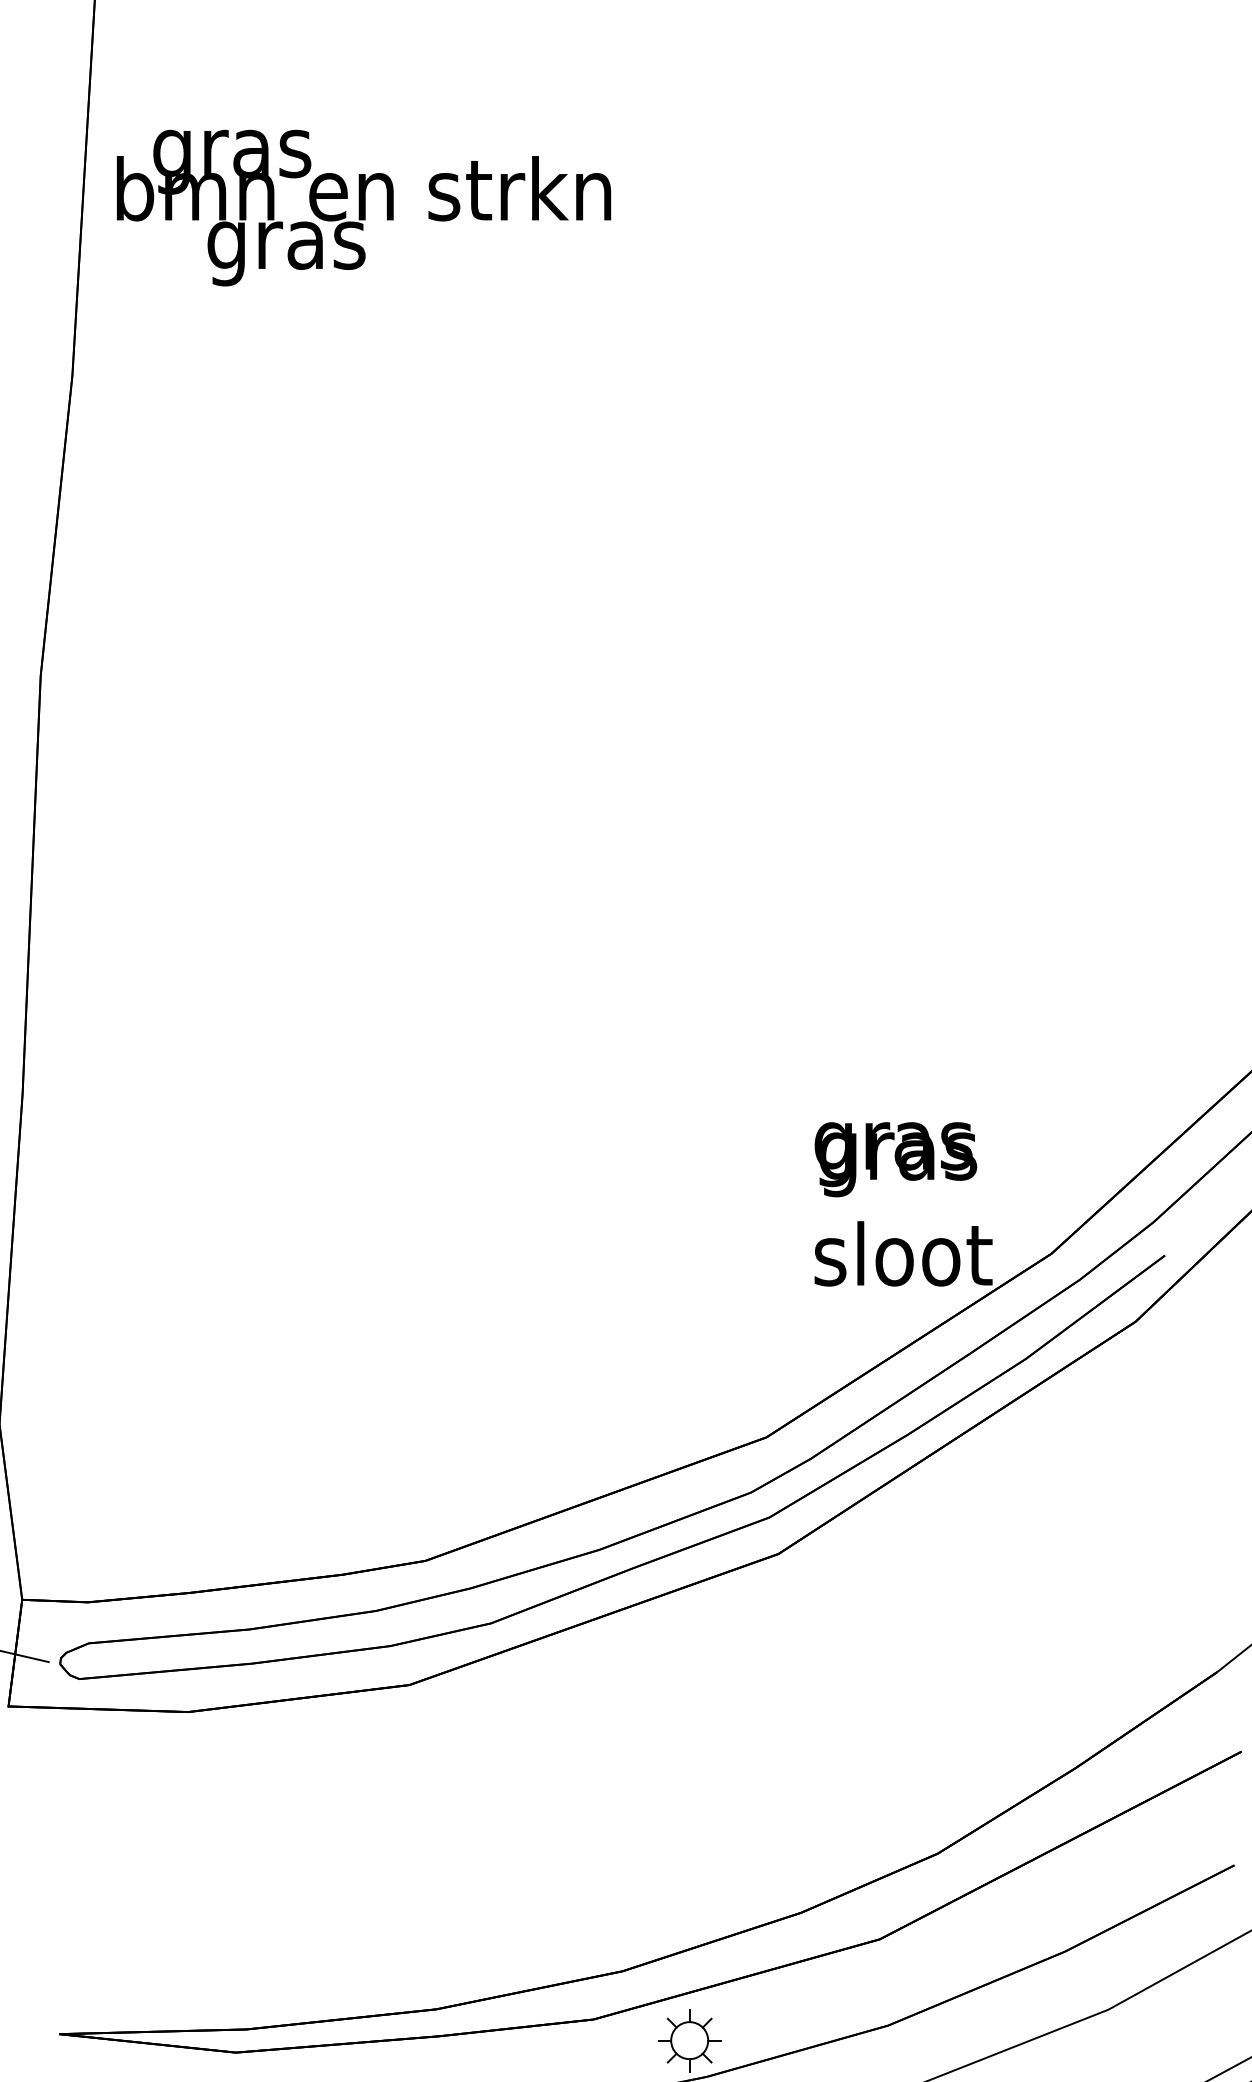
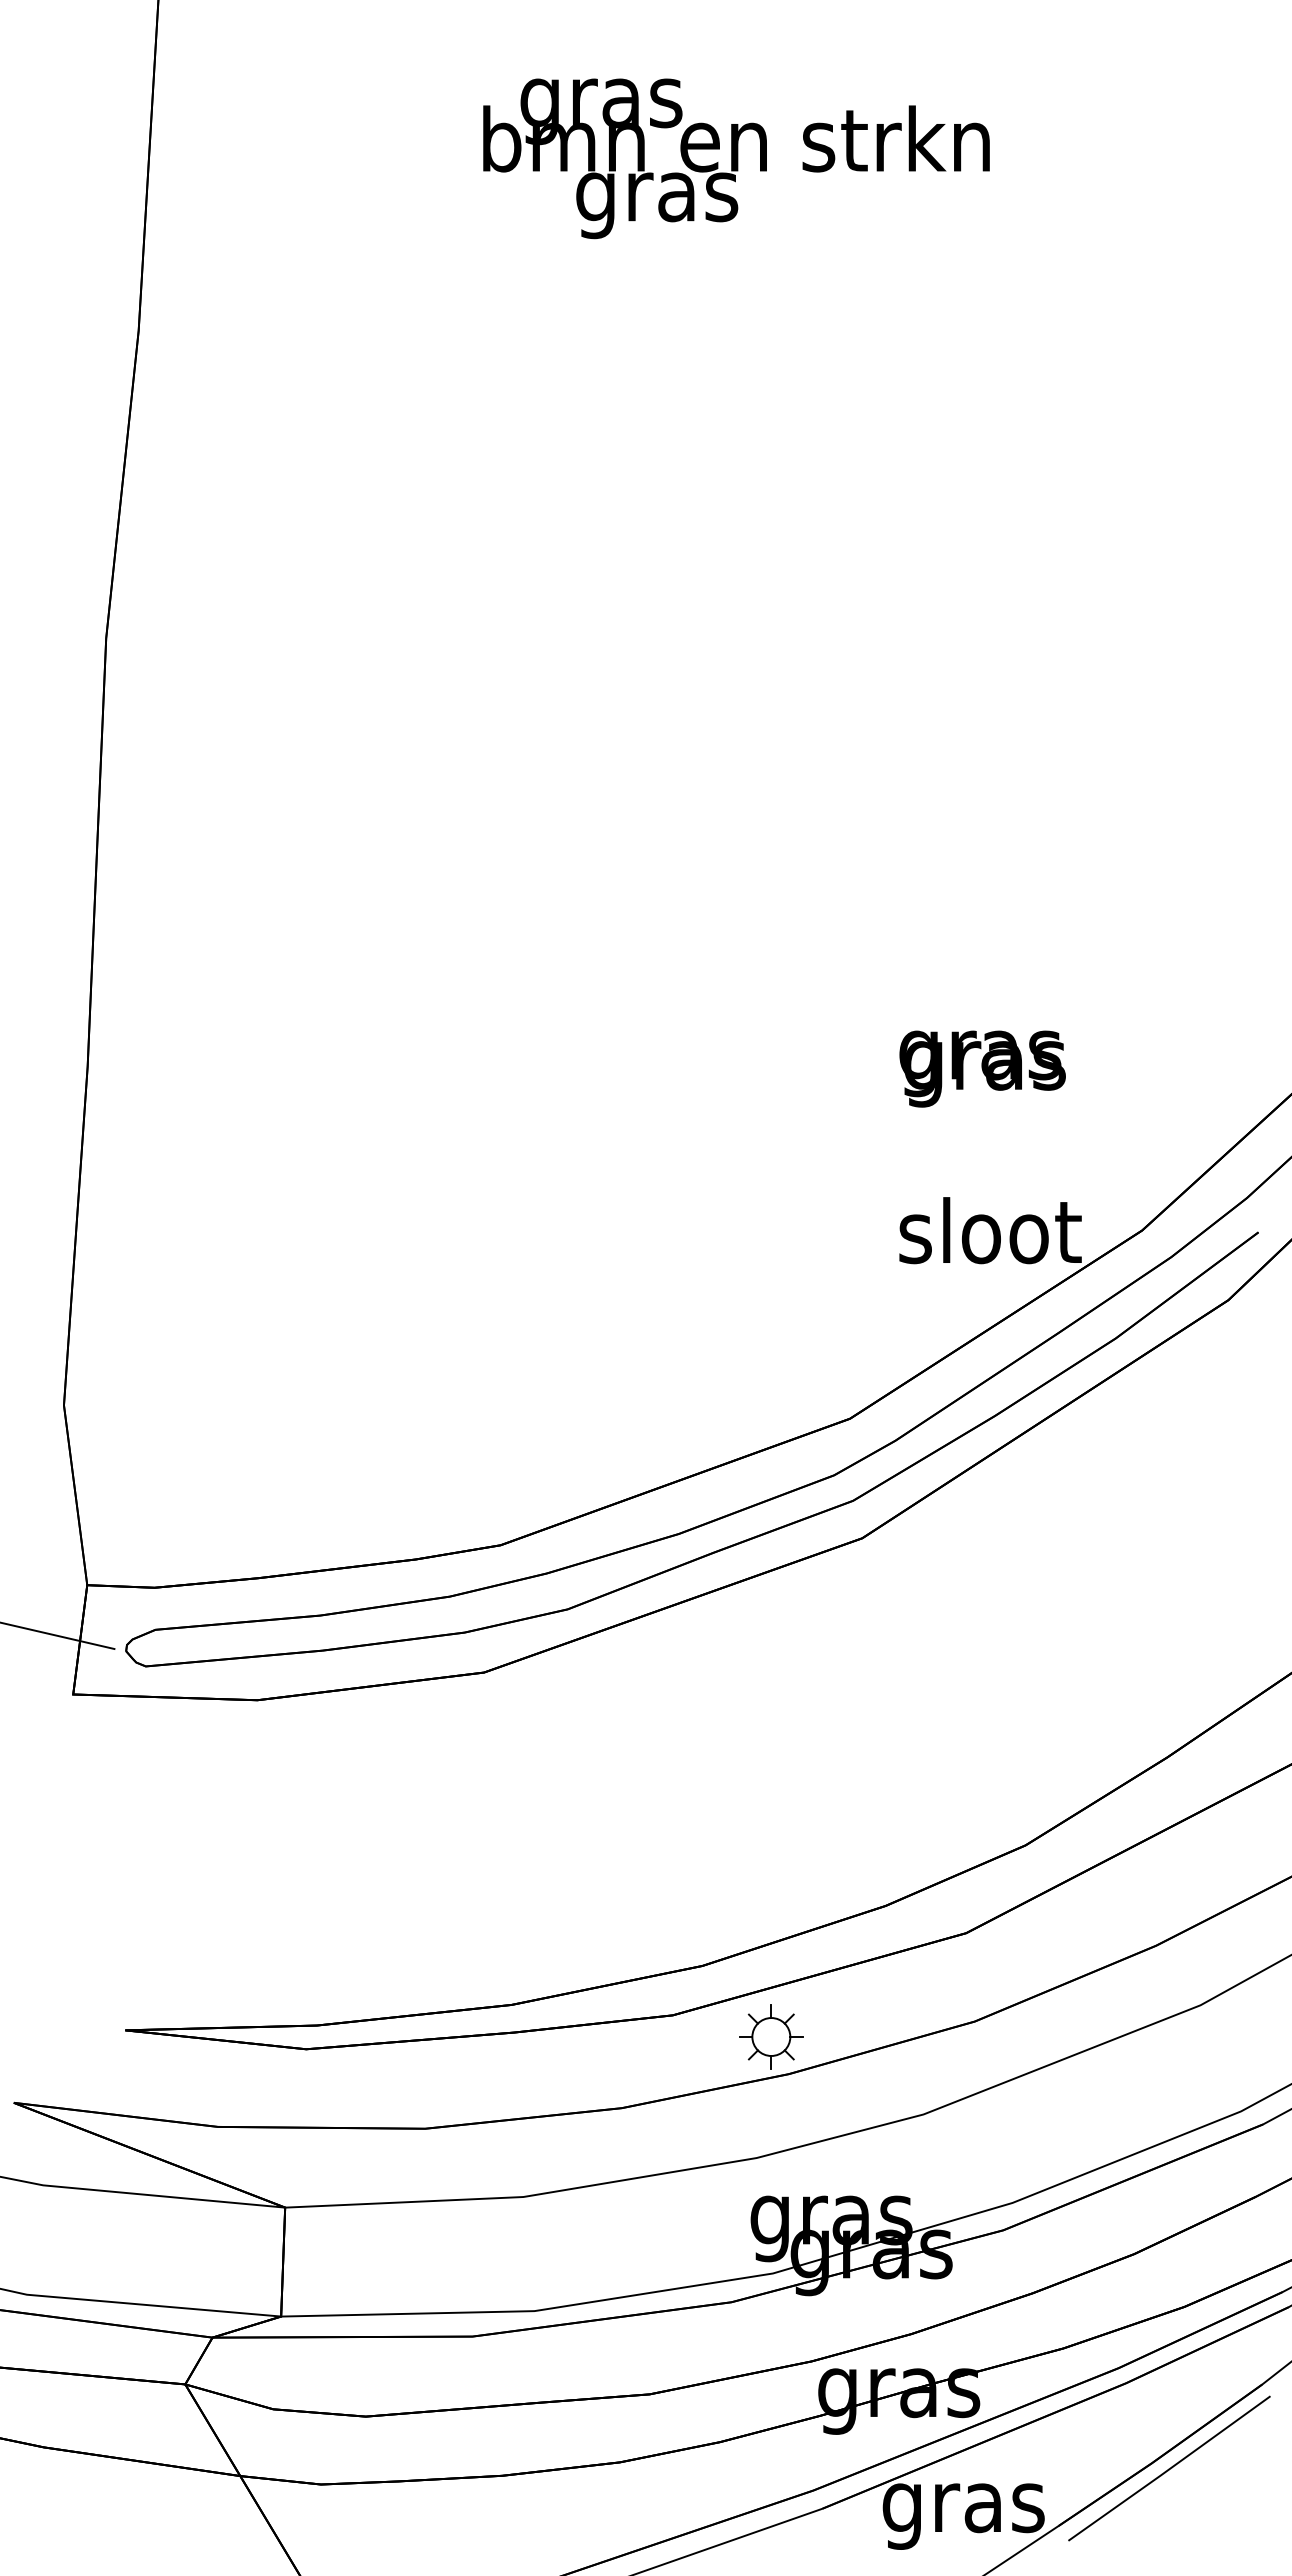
text: (363, 207) -> (736, 158), moved
text: (895, 1159) -> (982, 1068), moved

